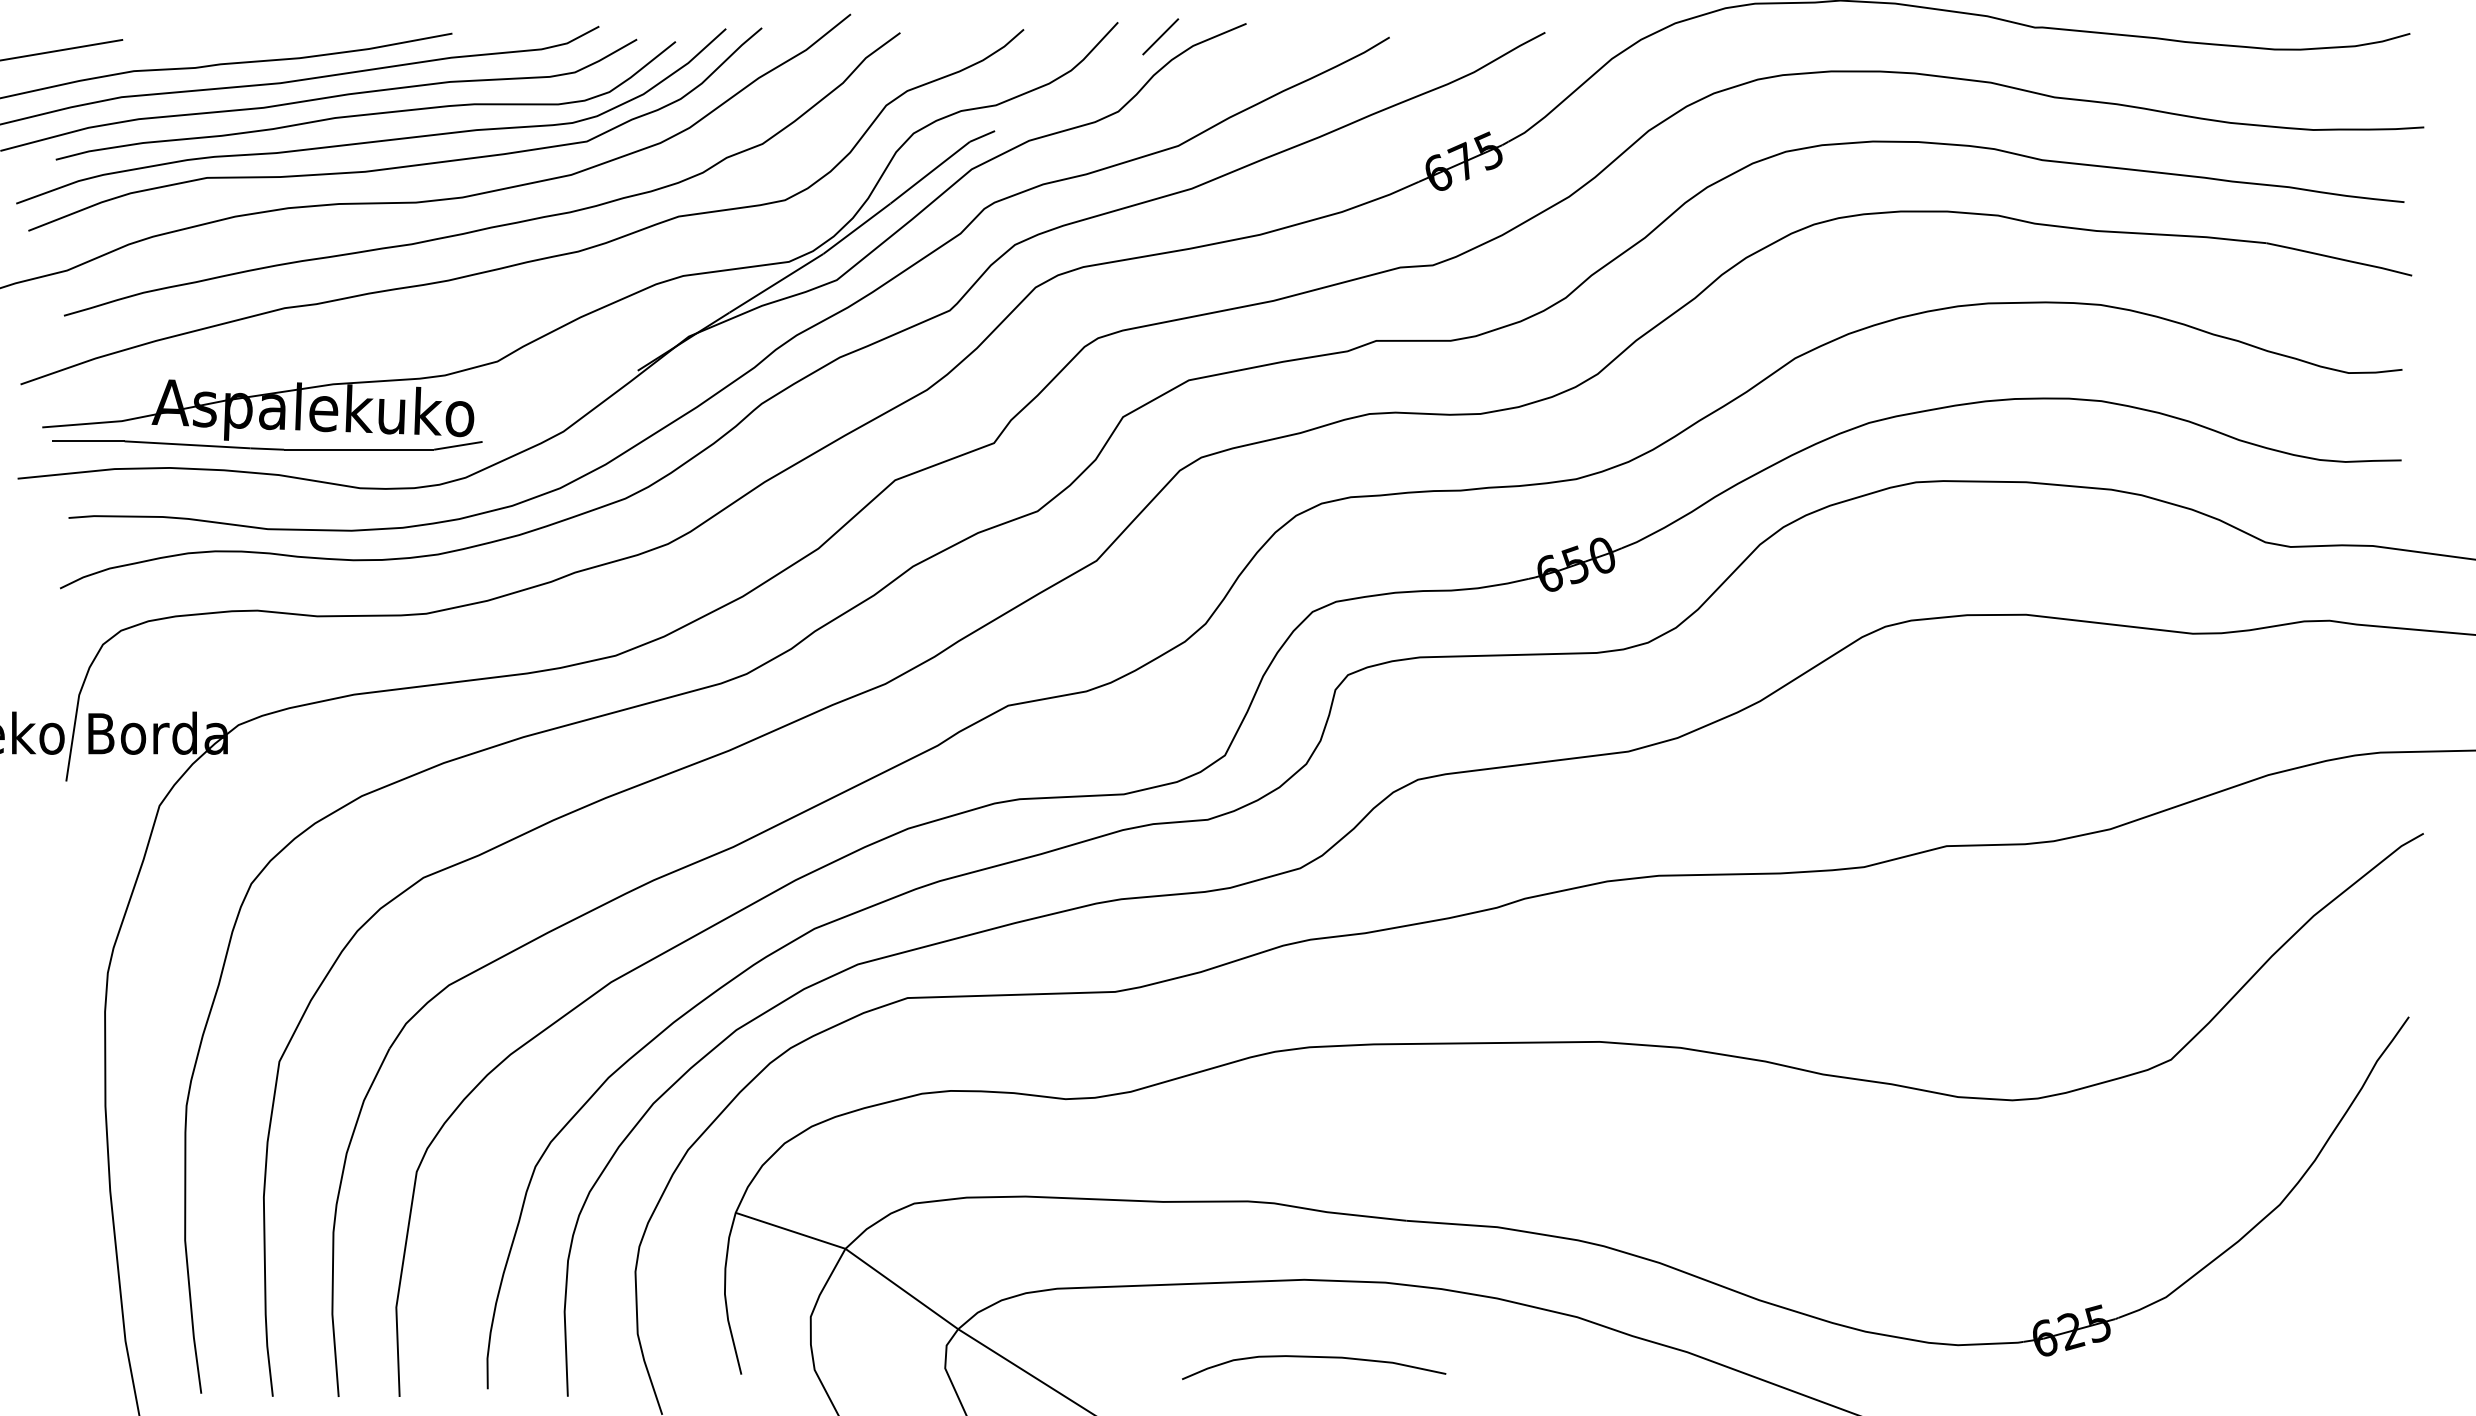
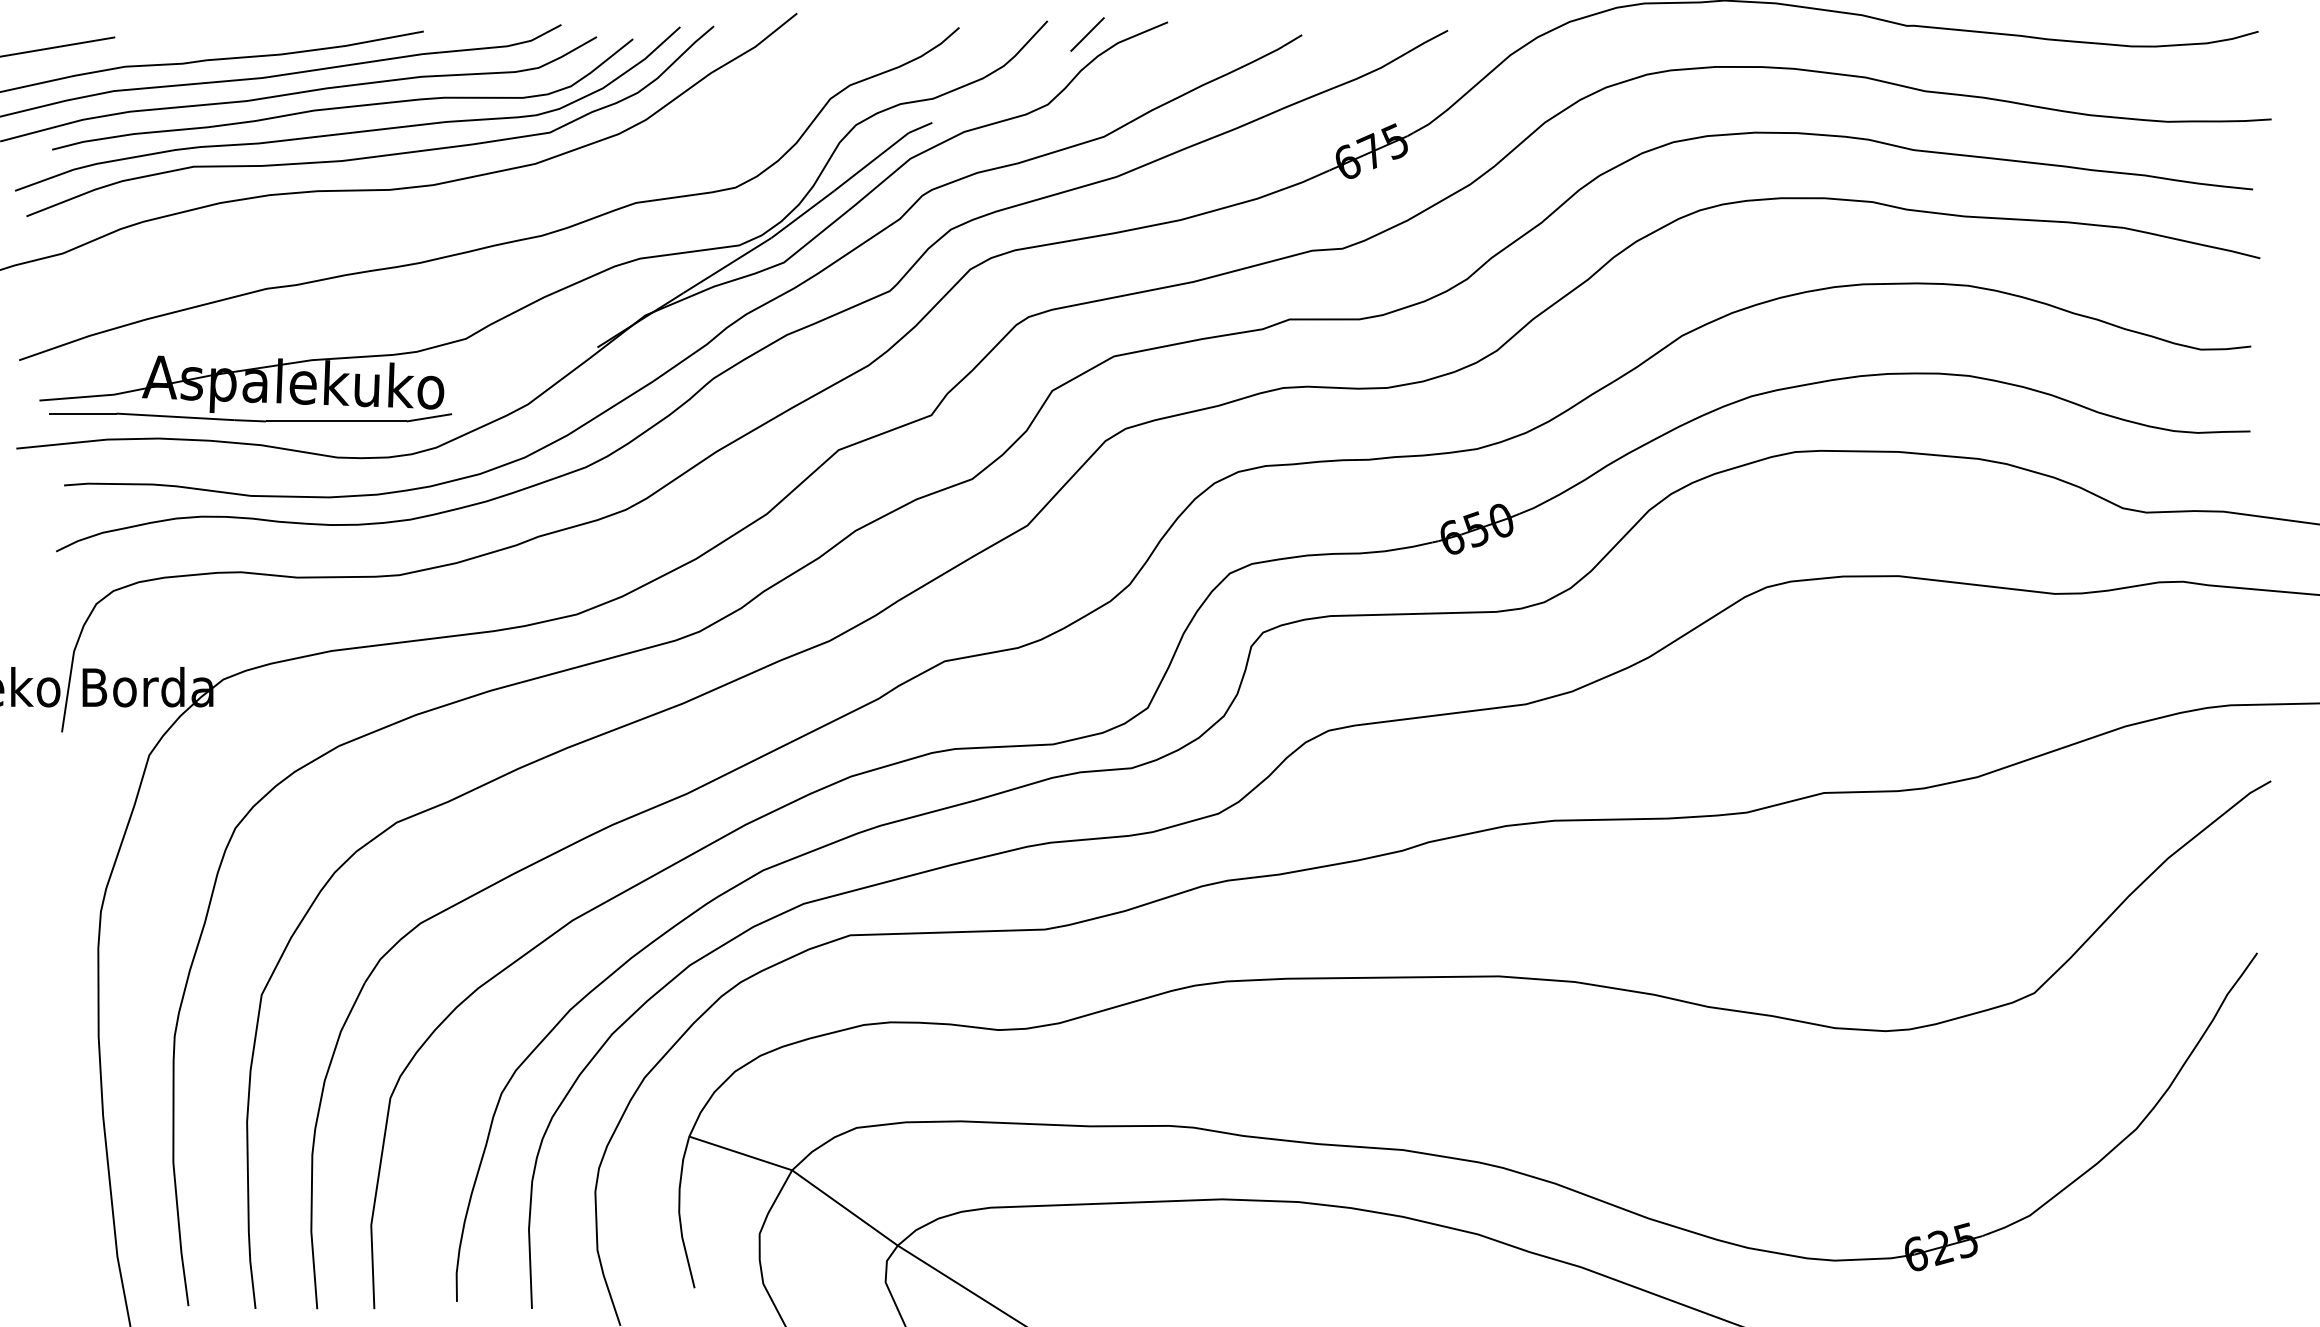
curve: (493, 225) -> (462, 211), removed
curve: (1314, 1357) -> (1231, 1272), removed

